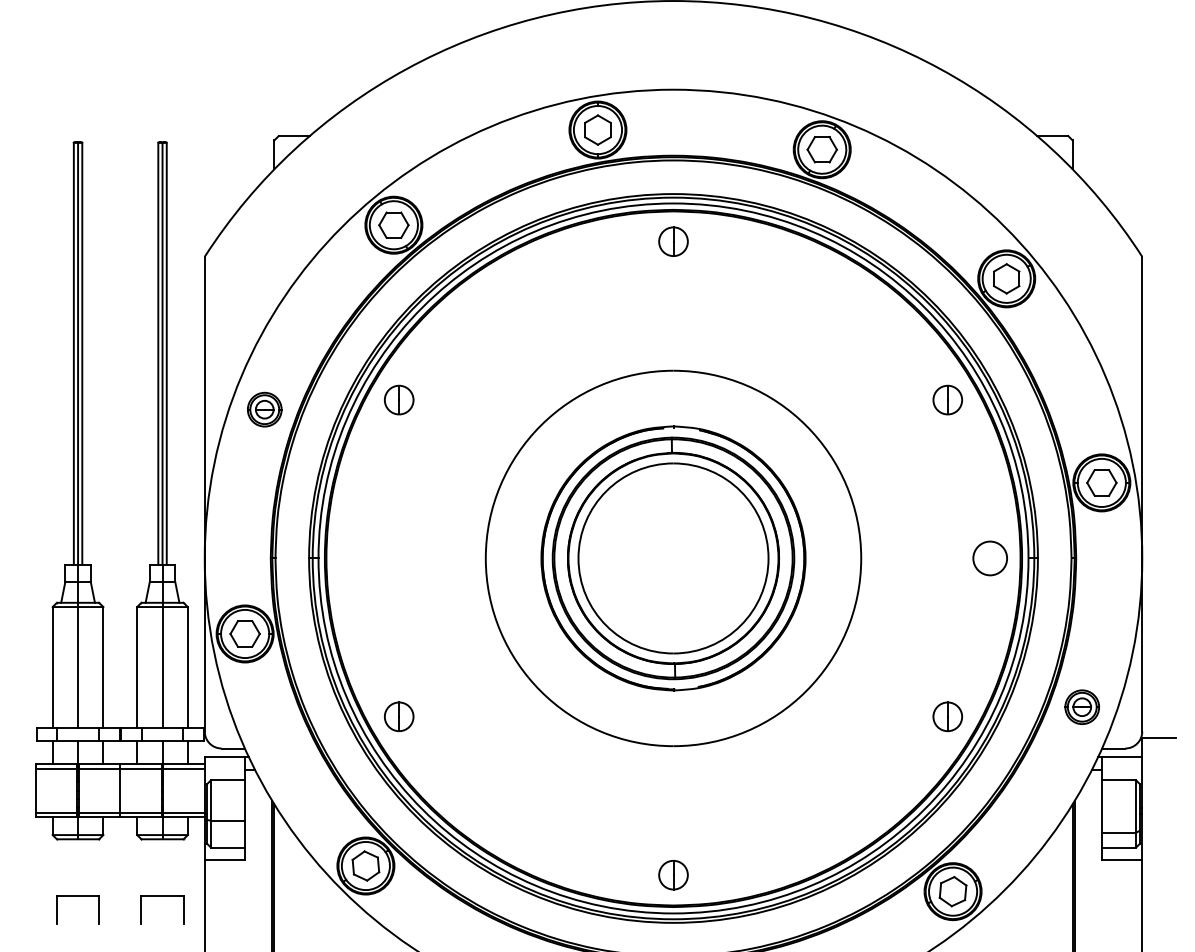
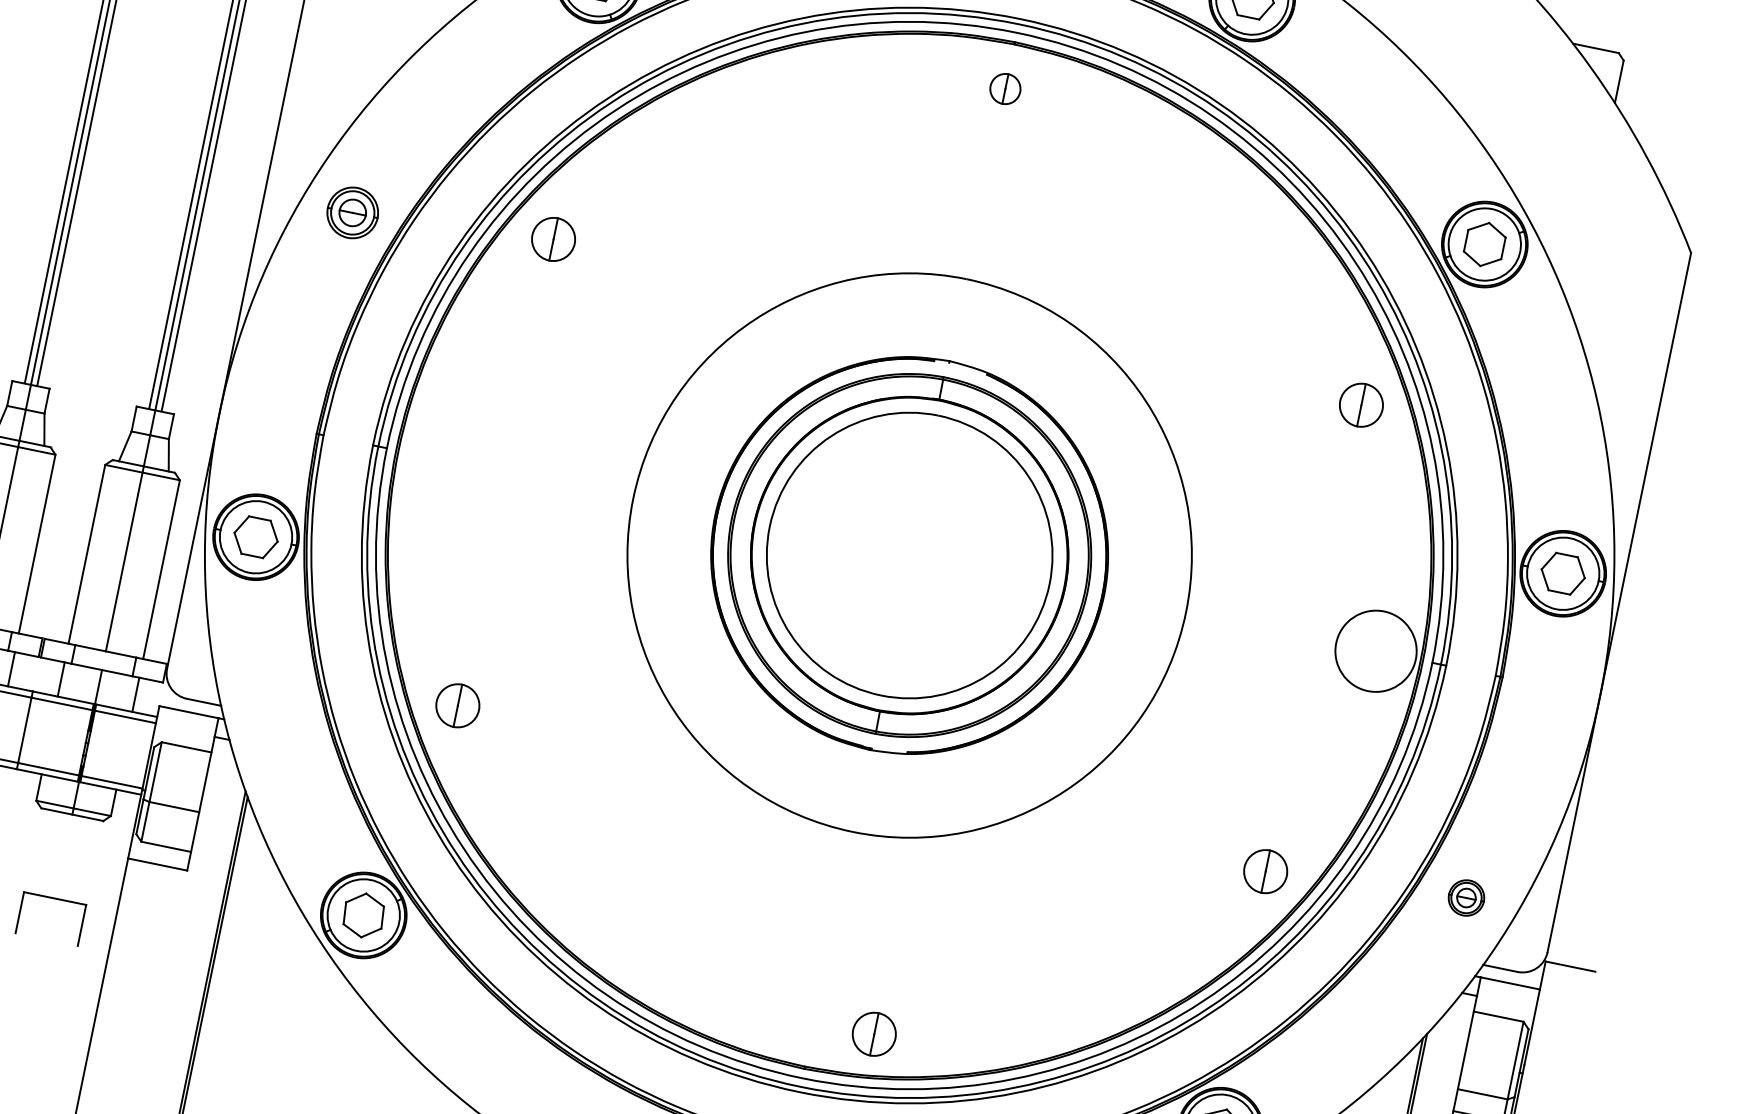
part: (673, 241) -> (1005, 88), size x0.7
circle: (990, 558) -> (1376, 651), size x1.6
part: (1081, 706) -> (1465, 896), size x0.7
part: (673, 875) -> (874, 1034), moved

